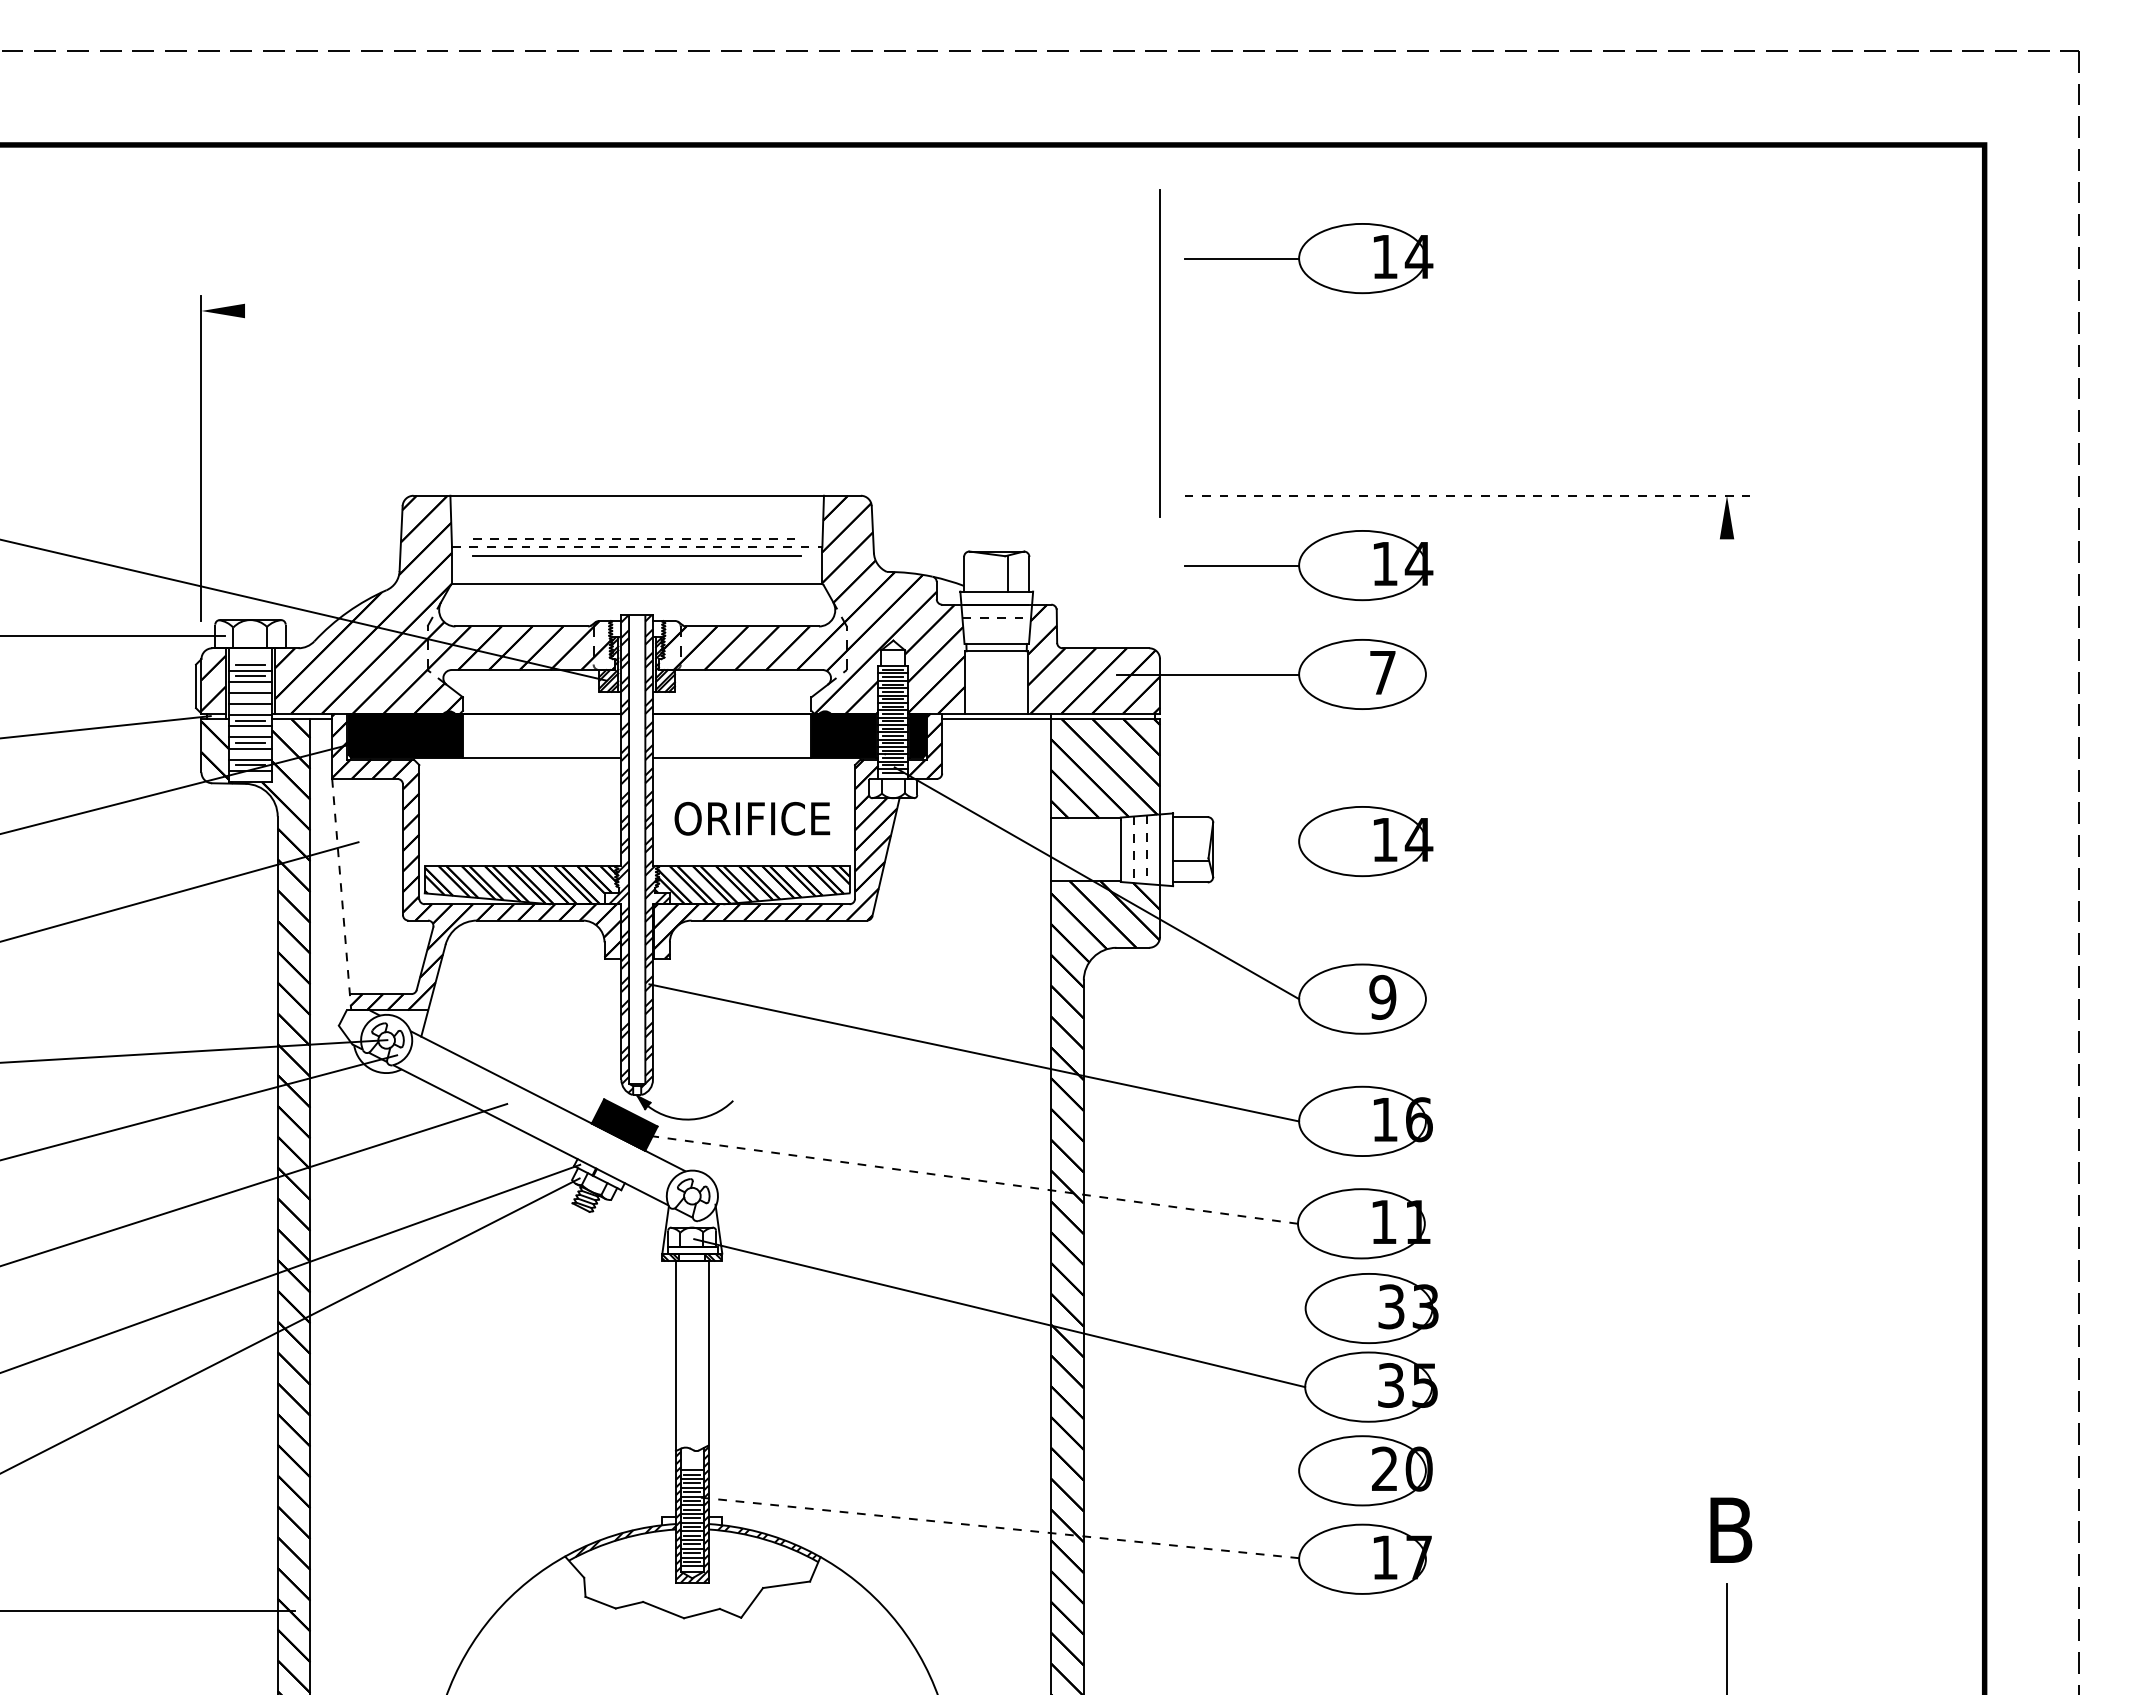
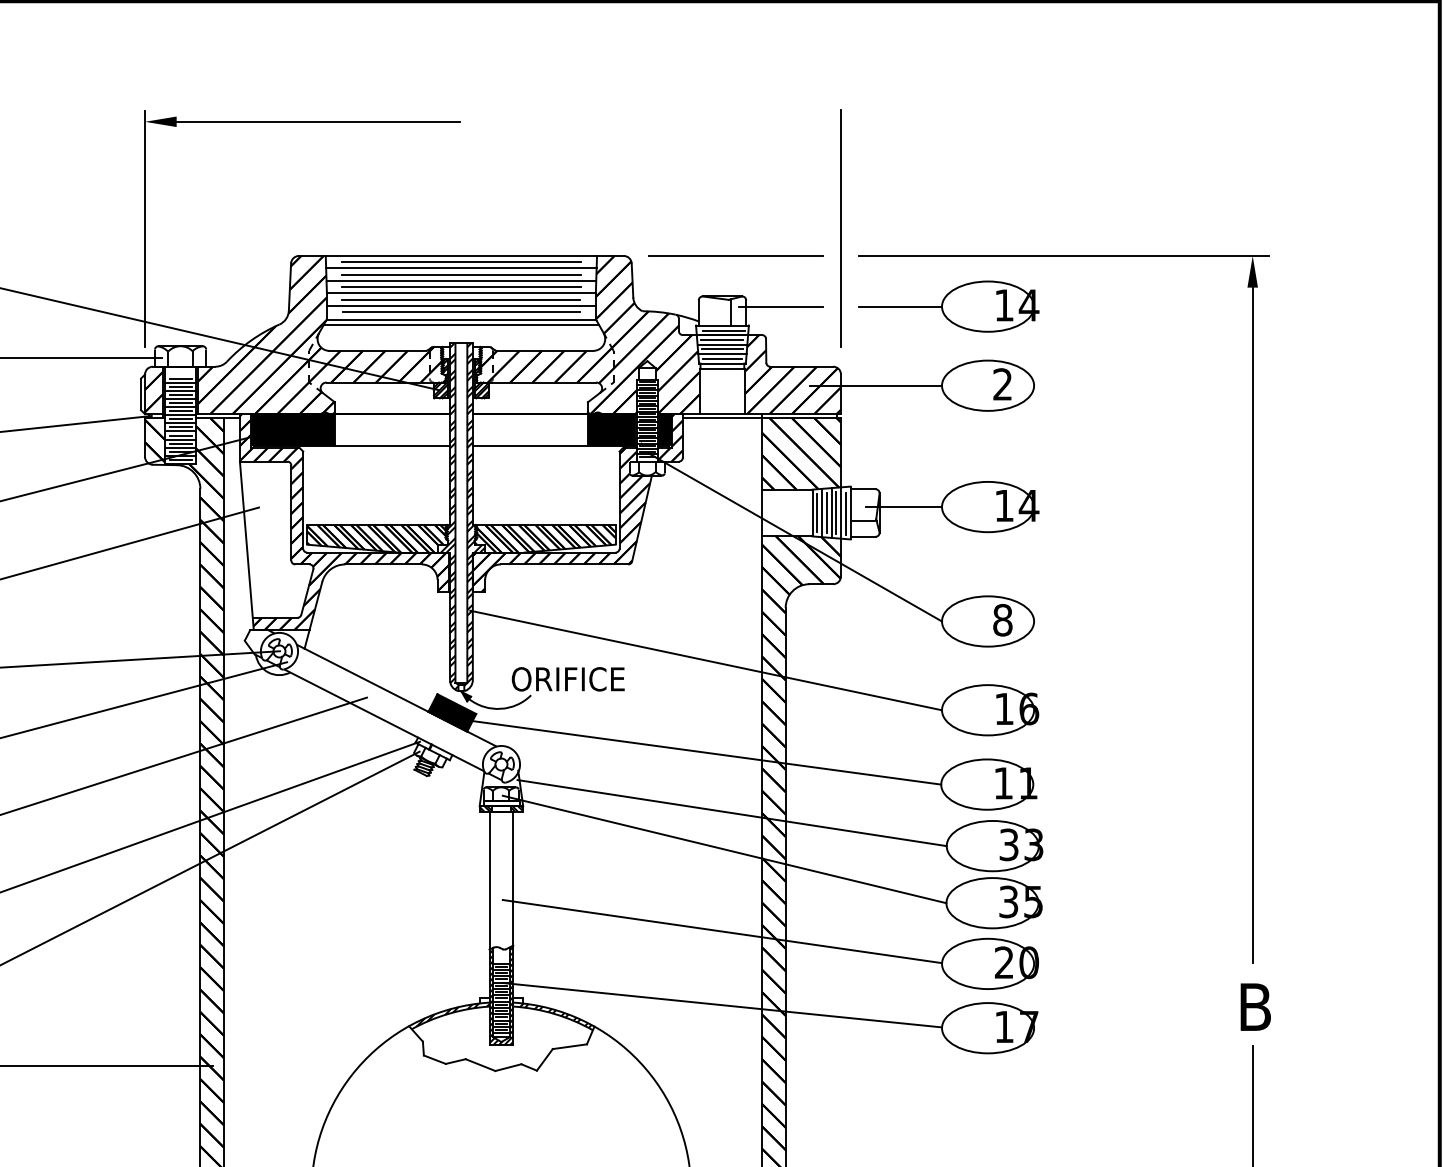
part: (1308, 258) -> (948, 83), removed
line: (440, 310) -> (318, 121), added
line: (1159, 353) -> (840, 228), moved
line: (1015, 495) -> (736, 255), added
line: (1467, 495) -> (1064, 255), dashed -> solid
line: (637, 503) -> (461, 261), added
line: (636, 512) -> (460, 268), added
line: (636, 521) -> (460, 274), added
line: (636, 530) -> (460, 281), added
line: (637, 538) -> (461, 287), dashed -> solid
line: (637, 547) -> (461, 293), dashed -> solid
line: (637, 564) -> (461, 305), added
line: (1077, 565) -> (781, 306), added
line: (636, 573) -> (460, 312), added
line: (636, 591) -> (460, 325), added
line: (998, 598) -> (723, 330), added
line: (996, 611) -> (722, 340), added
line: (997, 617) -> (723, 344), dashed -> solid
line: (996, 624) -> (722, 349), added
line: (996, 630) -> (722, 353), added
line: (996, 637) -> (722, 358), added
text: (1382, 672) -> (1002, 384), 7 -> 2
line: (250, 687) -> (180, 395), added
line: (250, 698) -> (180, 403), added
line: (250, 709) -> (180, 411), added
line: (250, 731) -> (180, 427), added
line: (250, 754) -> (180, 443), added
line: (250, 776) -> (180, 459), added
text: (752, 818) -> (568, 679), moved
line: (1246, 841) -> (903, 507), added
line: (1127, 849) -> (817, 512), added
line: (1140, 849) -> (826, 512), added
line: (1153, 849) -> (836, 512), added
line: (1133, 850) -> (821, 513), dashed -> solid
line: (1146, 850) -> (831, 513), dashed -> solid
line: (1166, 851) -> (845, 514), added
line: (341, 895) -> (246, 546), dashed -> solid
text: (1382, 997) -> (1002, 620), 9 -> 8
line: (1727, 1004) -> (1253, 625), added
line: (969, 1179) -> (702, 752), dashed -> solid
line: (1009, 1262) -> (731, 812), added
line: (996, 1425) -> (722, 931), added
line: (996, 1527) -> (722, 1005), dashed -> solid

